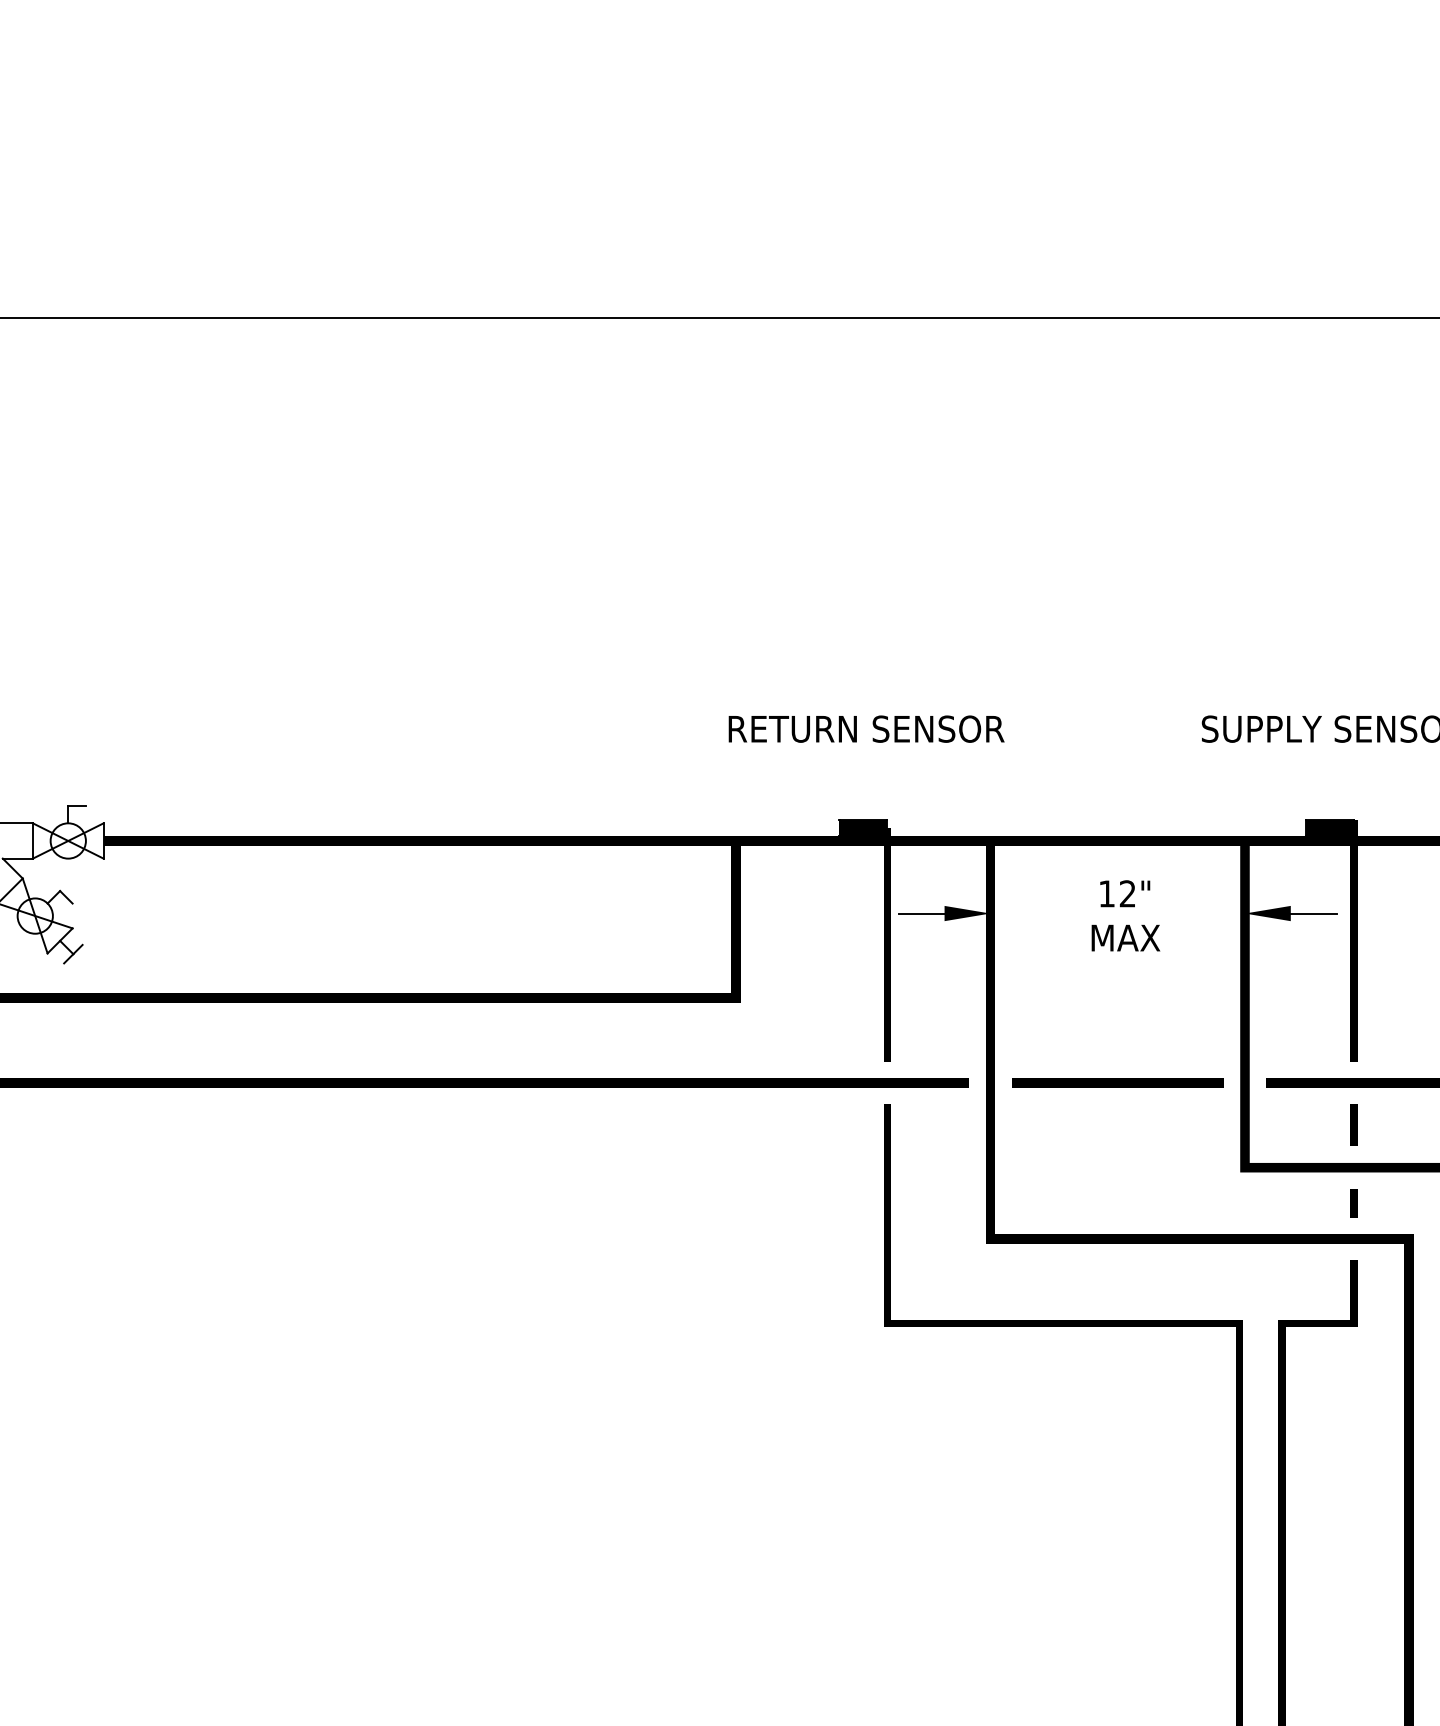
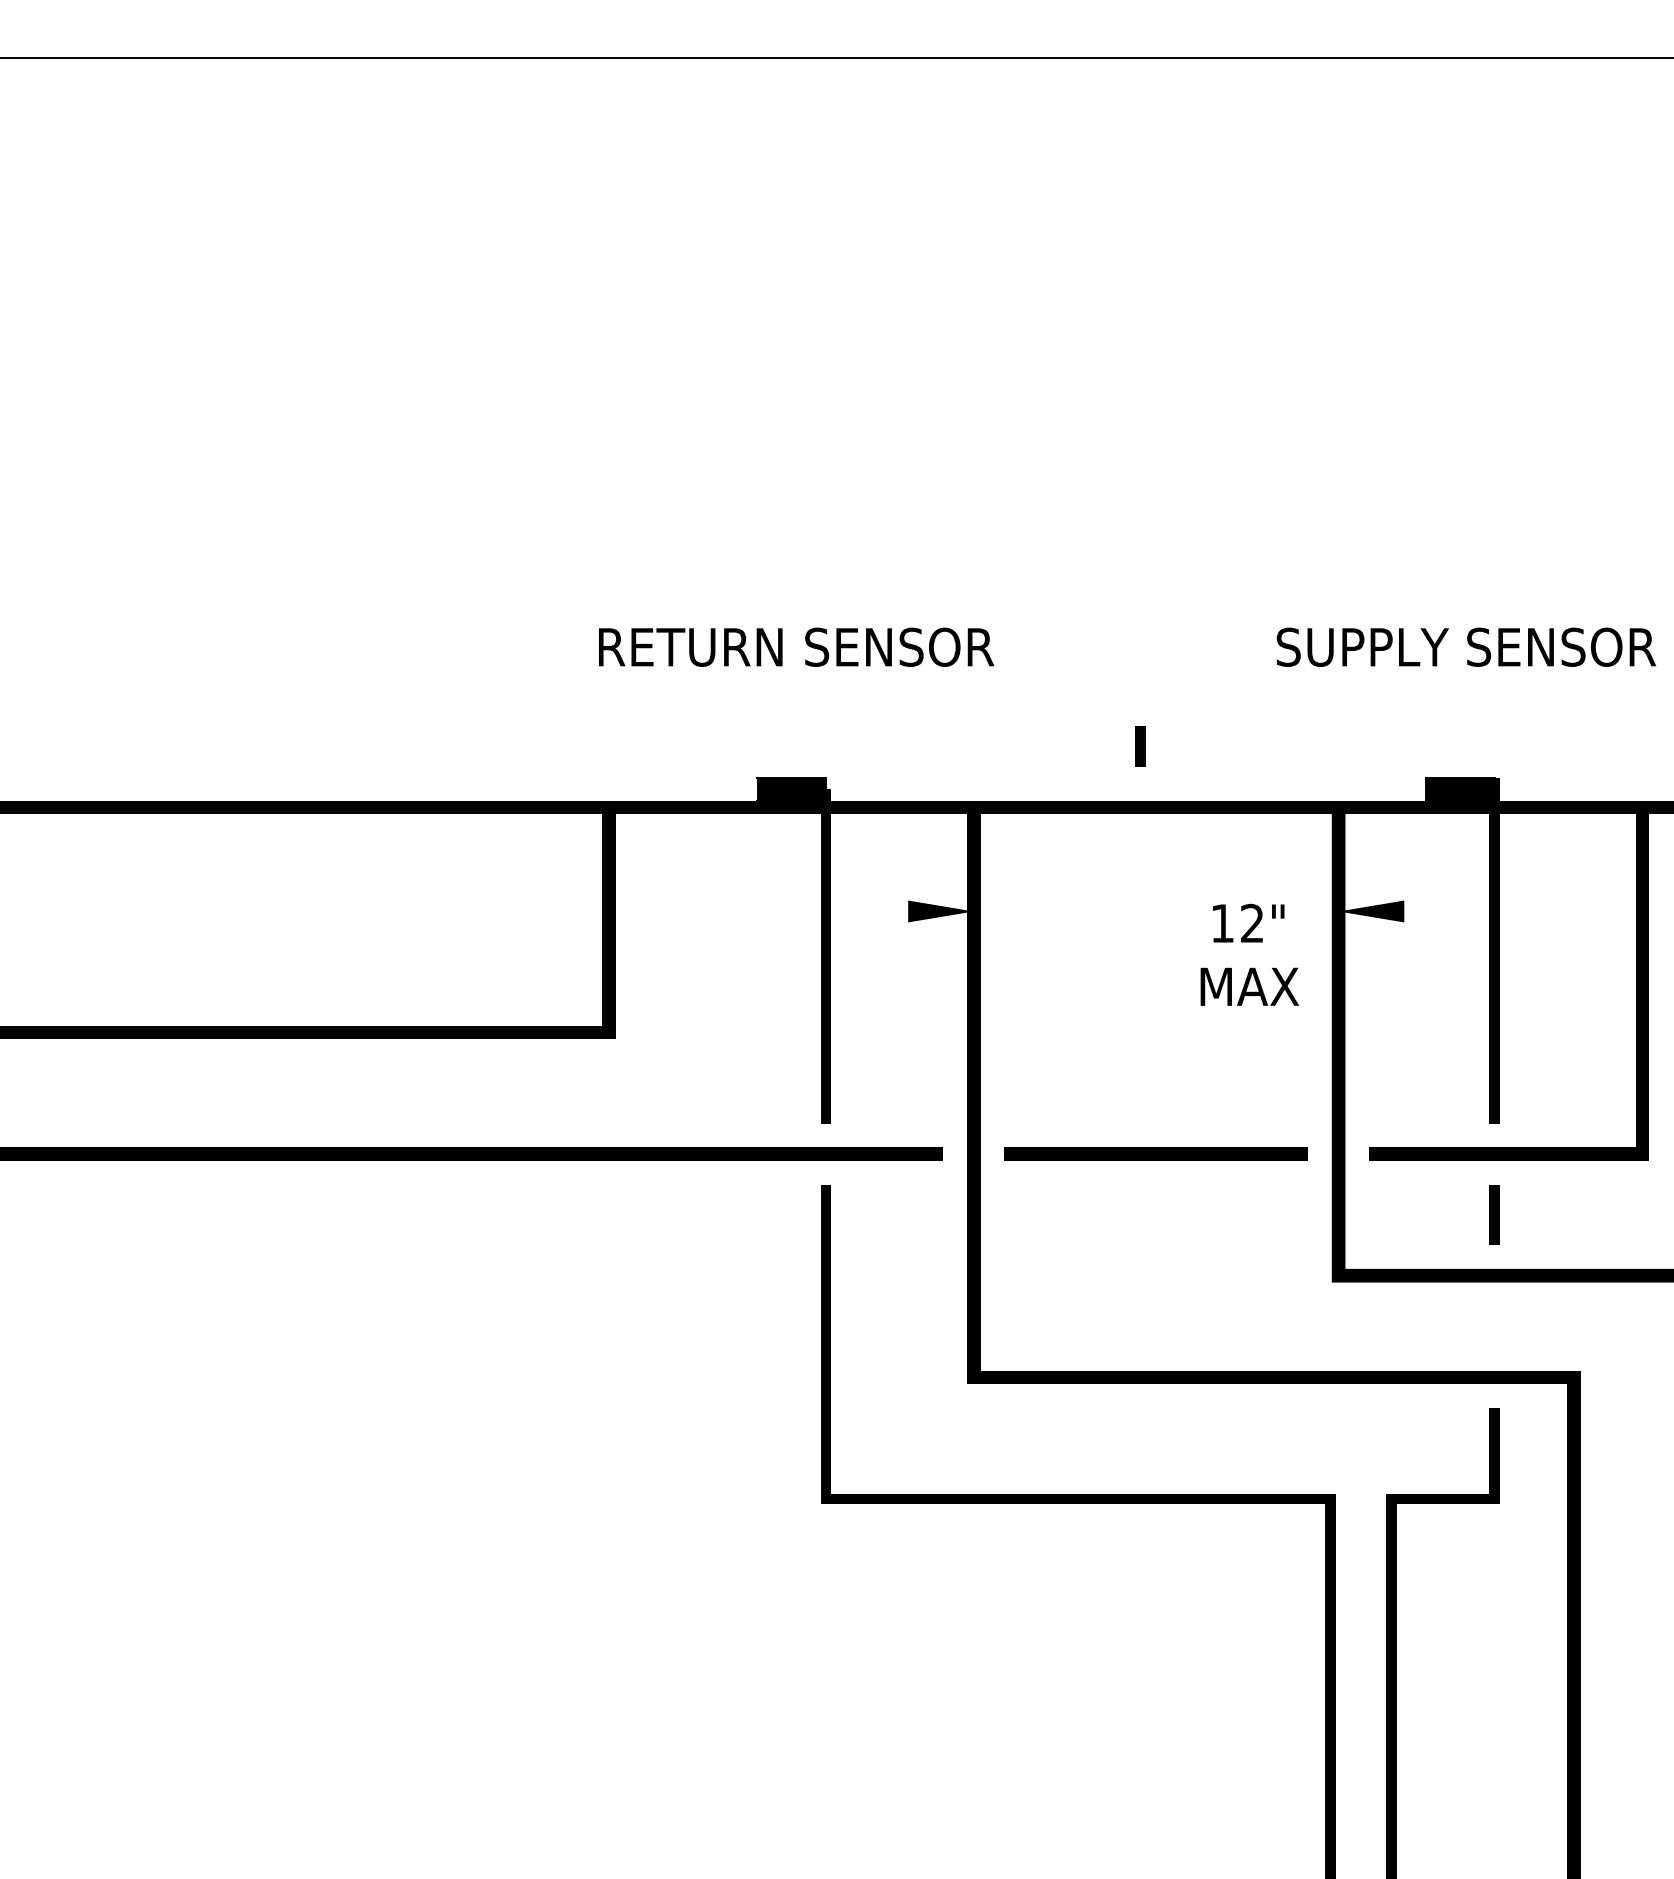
line: (921, 913) -> (875, 911), removed
line: (1313, 913) -> (1436, 911), removed
text: (1125, 915) -> (1249, 954), moved
line: (1353, 1203) -> (1140, 746), moved

